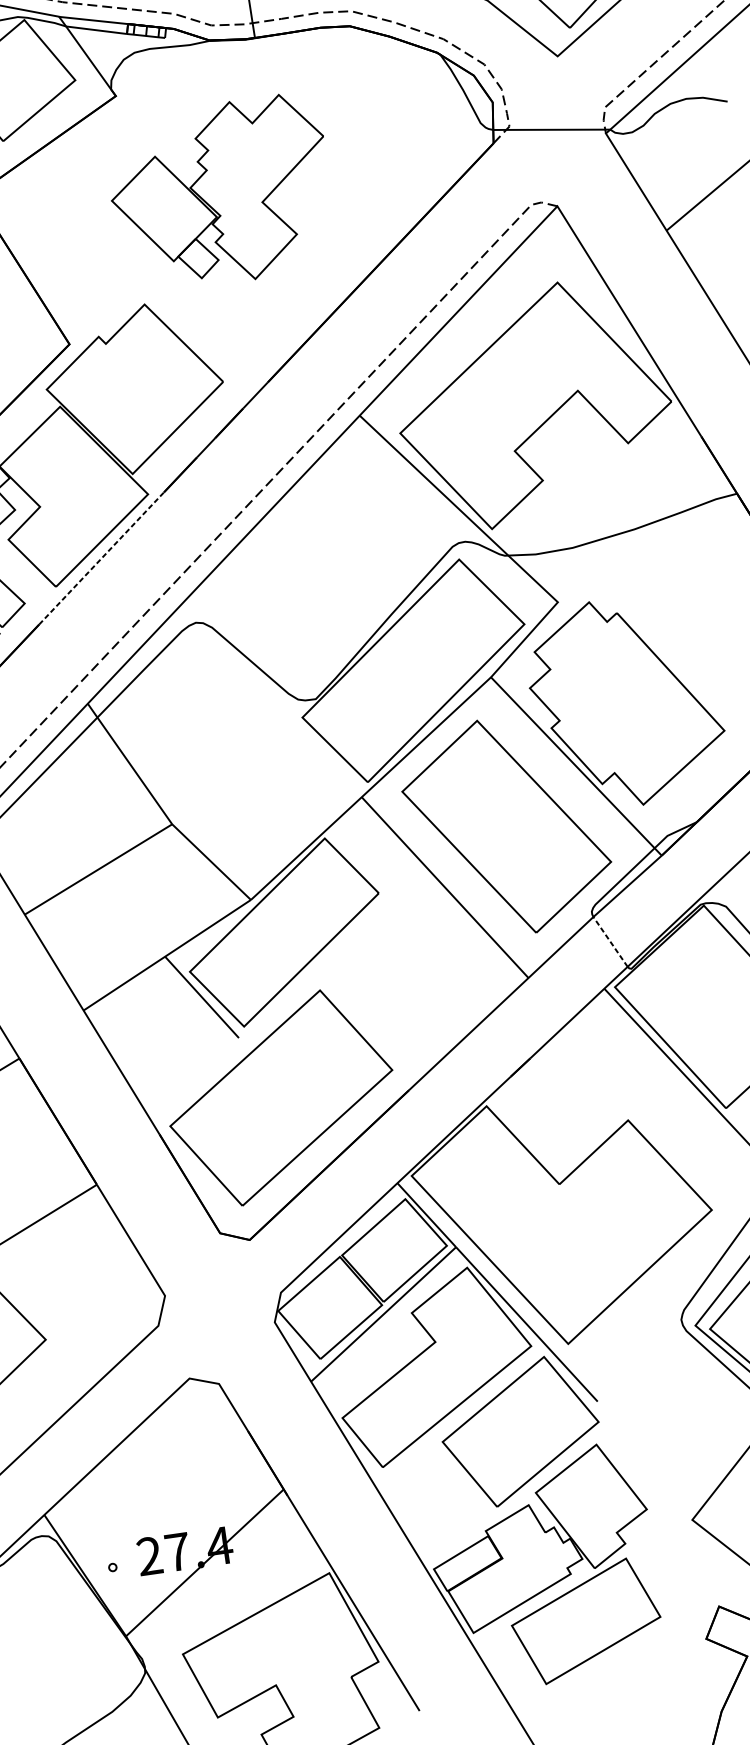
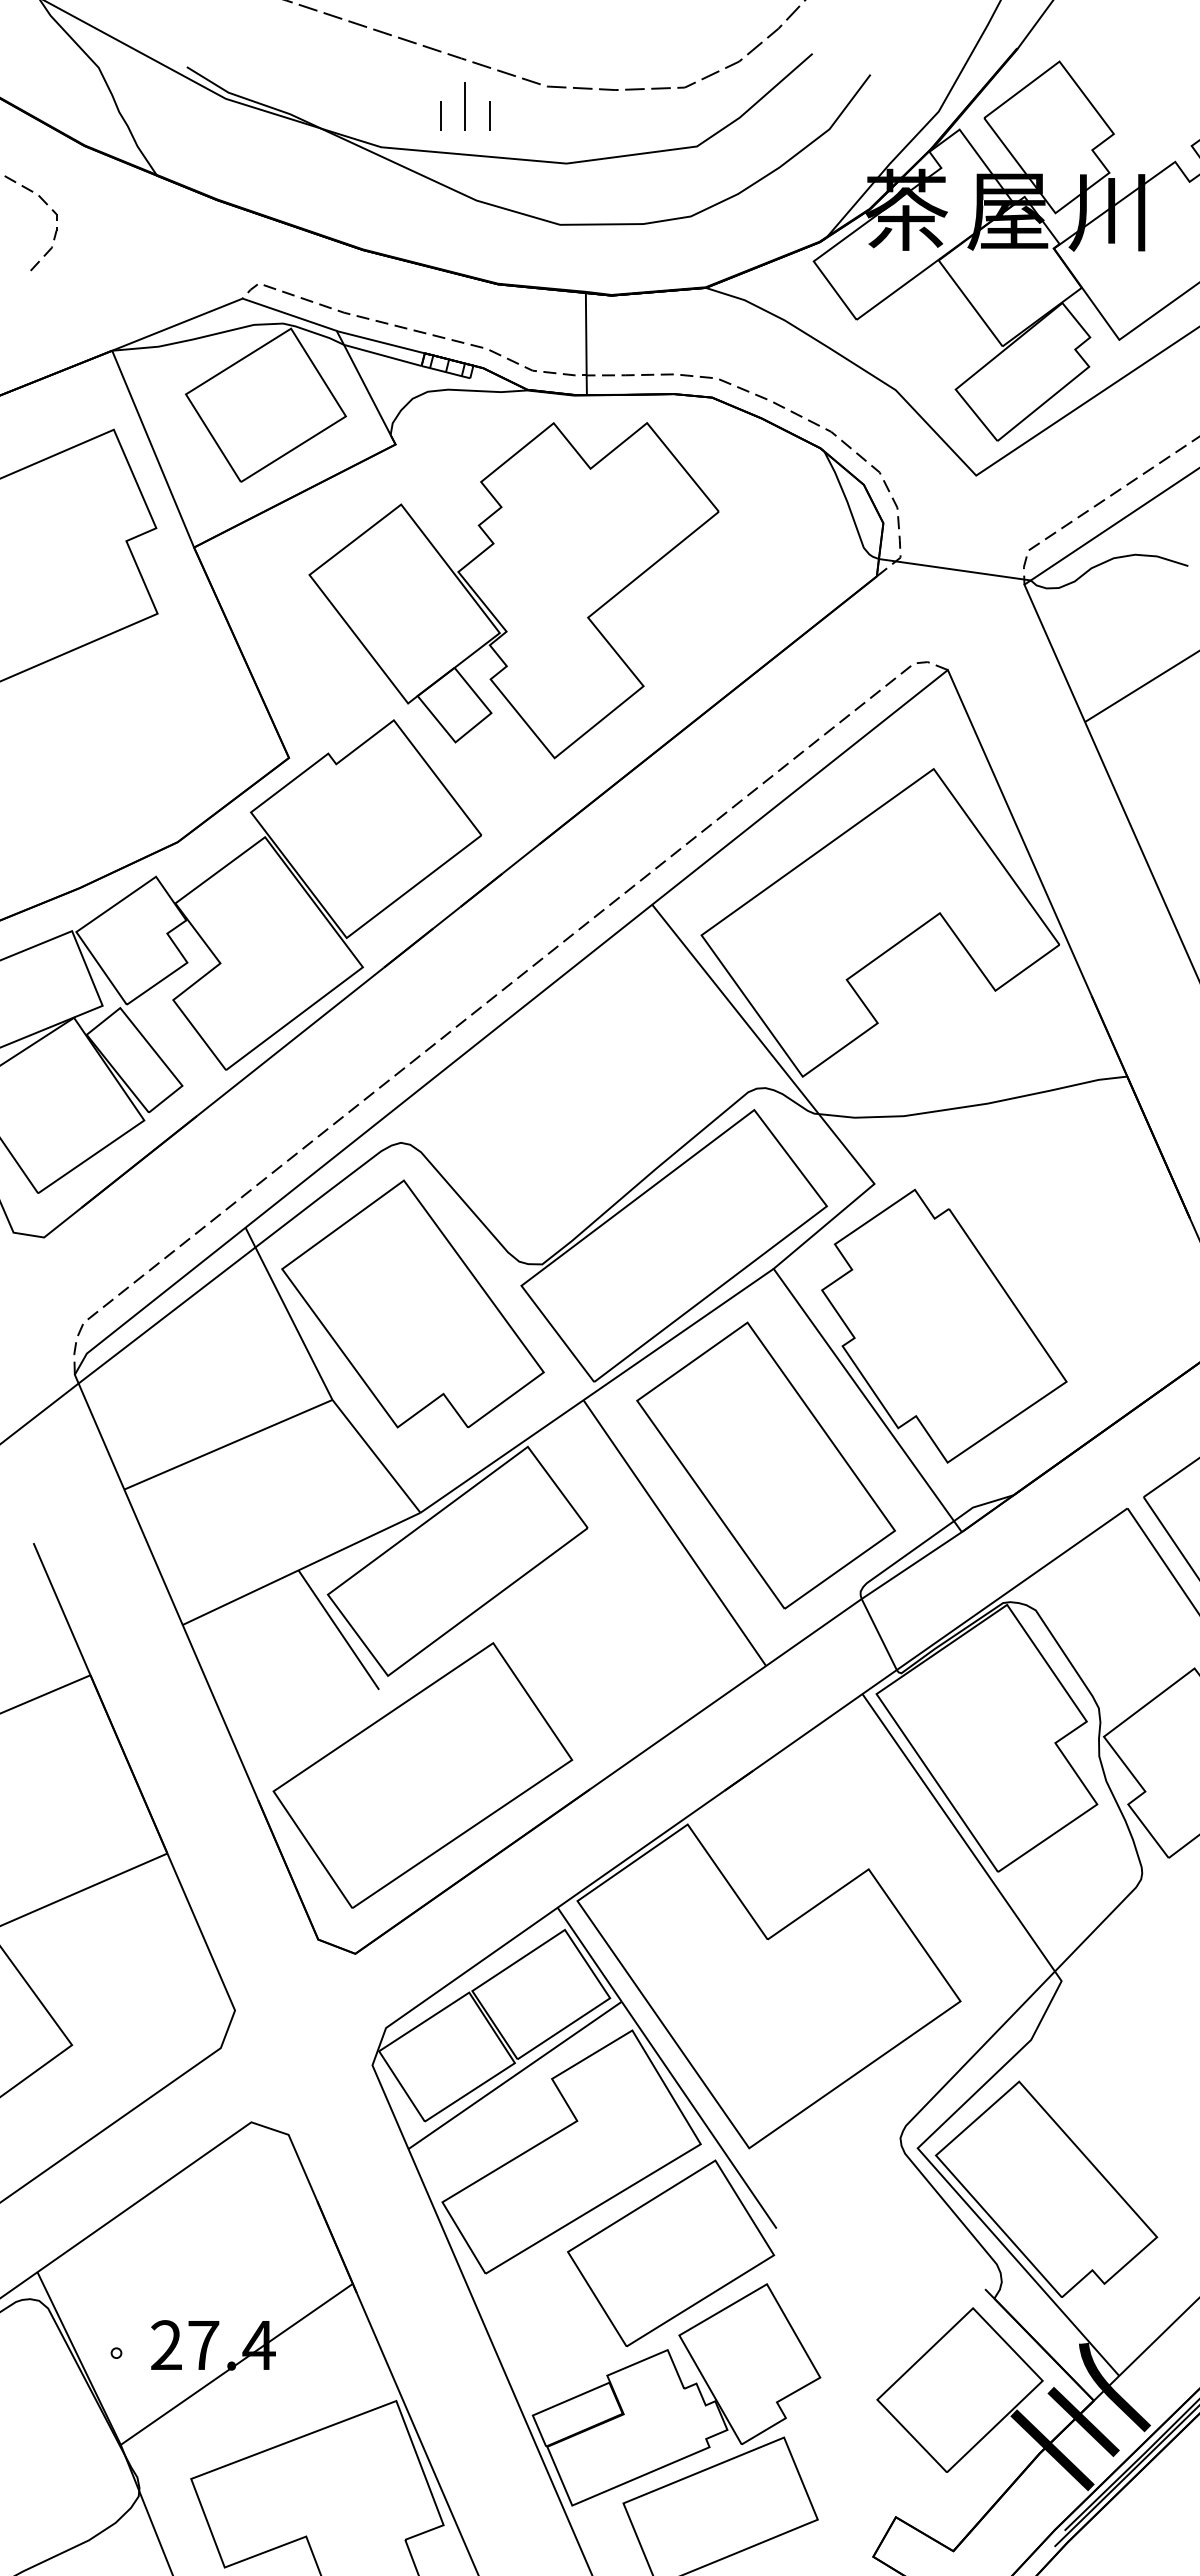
part: (220, 193) -> (513, 590), size x1.43
line: (101, 558) -> (290, 1041), dashed -> solid
part: (222, 742) -> (412, 1303), added
line: (610, 941) -> (879, 1634), dashed -> solid

